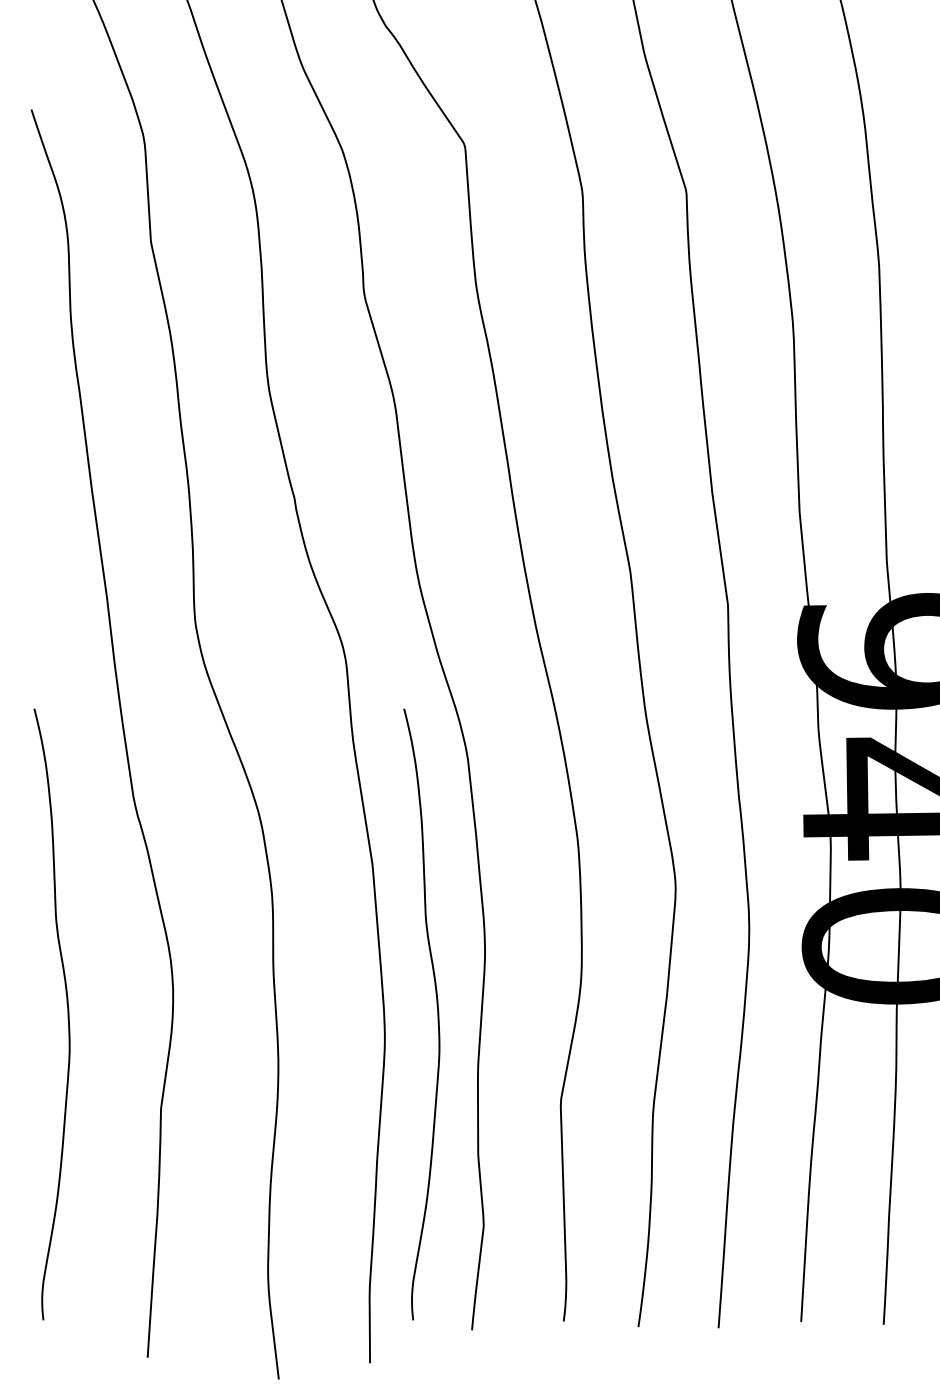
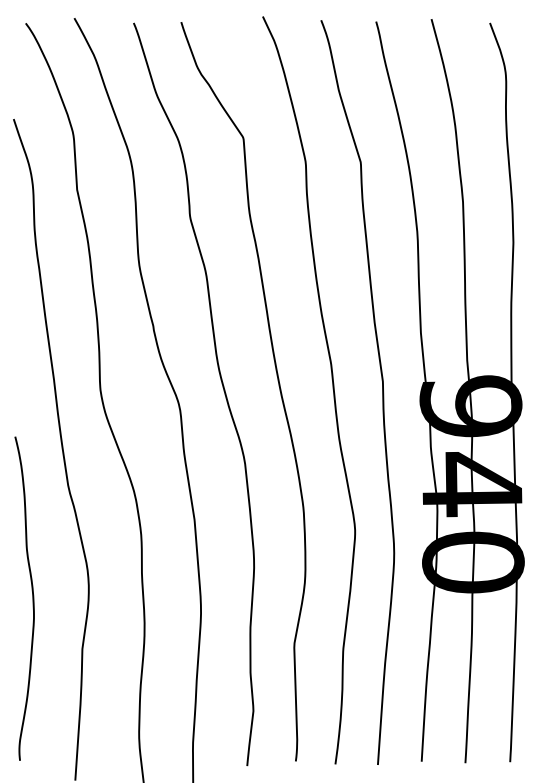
curve: (436, 1014) -> (228, 598), removed

